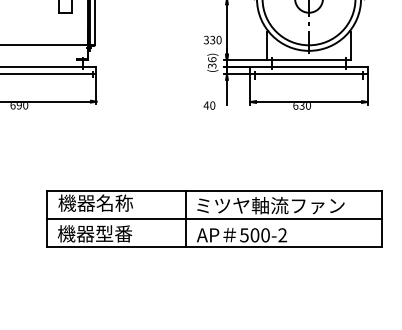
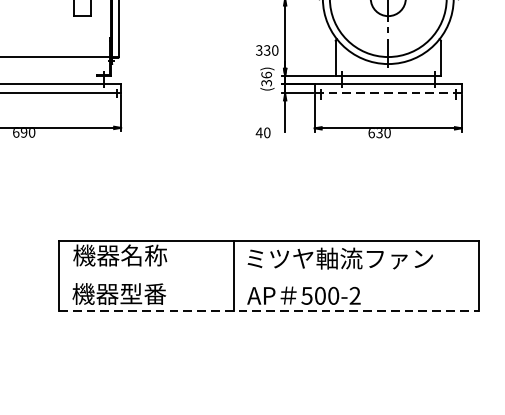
line: (309, 74) -> (388, 93), solid -> dashed
line: (213, 219) -> (268, 276), removed
line: (214, 247) -> (269, 311), solid -> dashed

